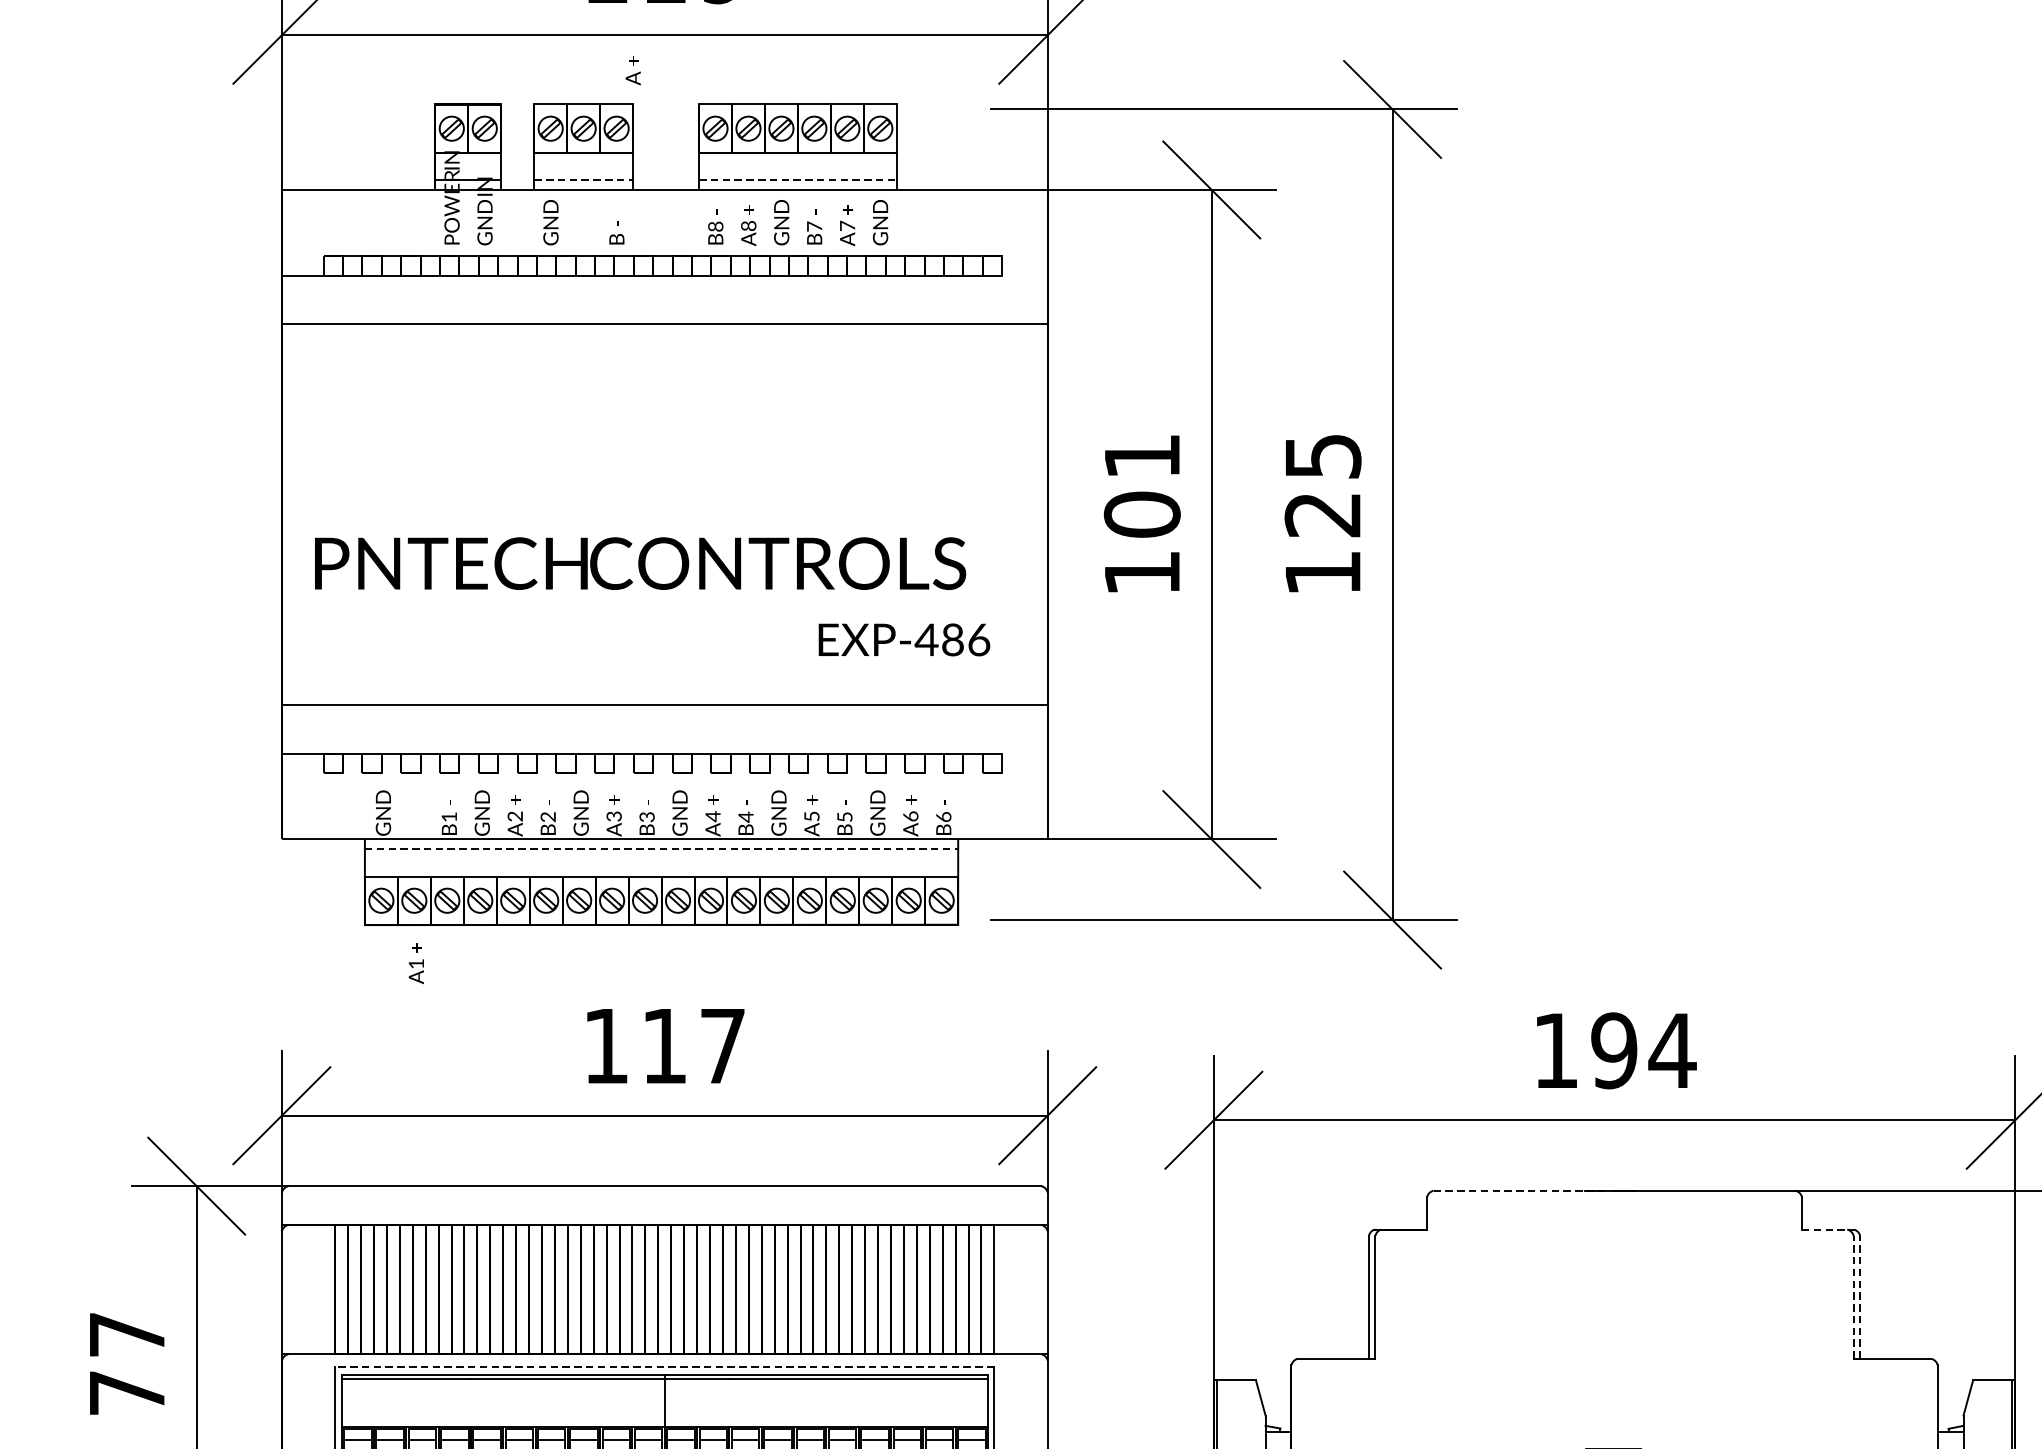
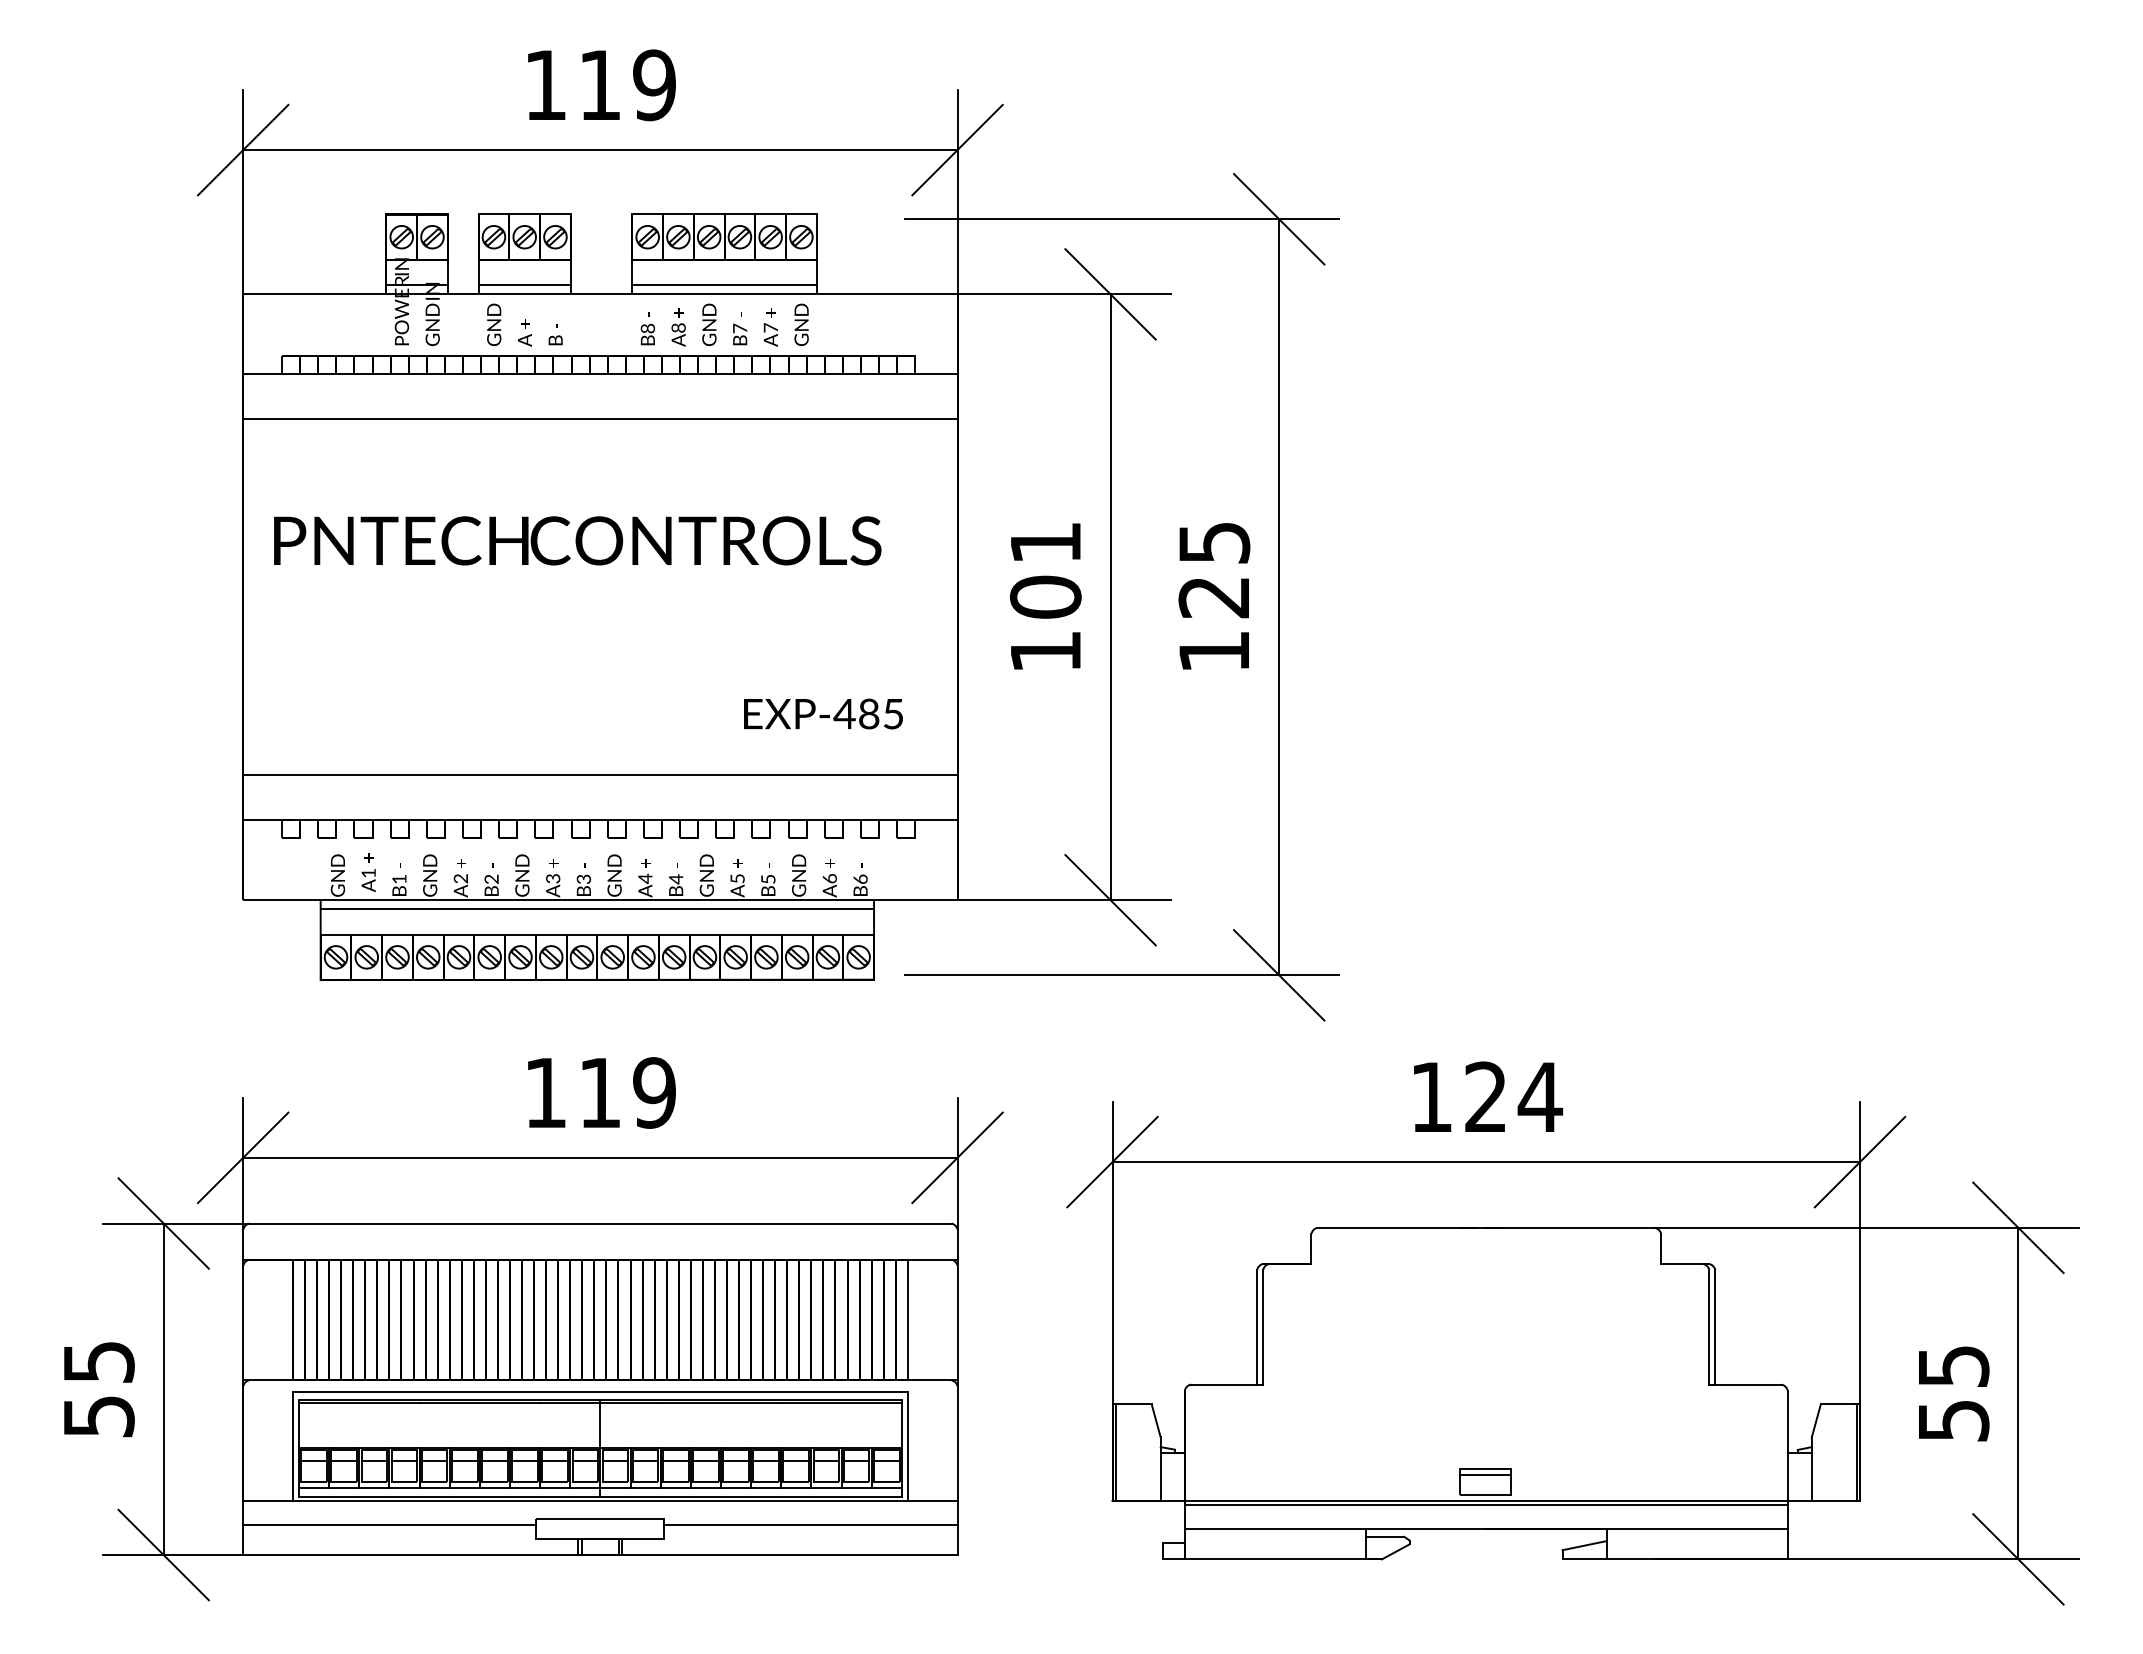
text: (632, 70) -> (524, 332), moved
line: (584, 180) -> (525, 285), dashed -> solid
line: (798, 180) -> (725, 285), dashed -> solid
line: (1025, 275) -> (936, 374), added
text: (640, 563) -> (577, 540), moved
text: (979, 640) -> (893, 714), EXP-486 -> EXP-485
line: (1025, 754) -> (936, 820), added
line: (661, 849) -> (597, 909), dashed -> solid
text: (416, 963) -> (368, 872), moved
text: (722, 1045) -> (654, 1092), 117 -> 119
text: (1613, 1051) -> (1485, 1097), 194 -> 124
line: (1519, 1190) -> (1397, 1227), dashed -> solid
line: (1828, 1230) -> (1685, 1264), dashed -> solid
line: (1853, 1296) -> (1709, 1326), dashed -> solid
line: (1860, 1296) -> (1715, 1326), dashed -> solid
text: (127, 1364) -> (99, 1389), 77 -> 55
line: (663, 1367) -> (599, 1392), dashed -> solid

